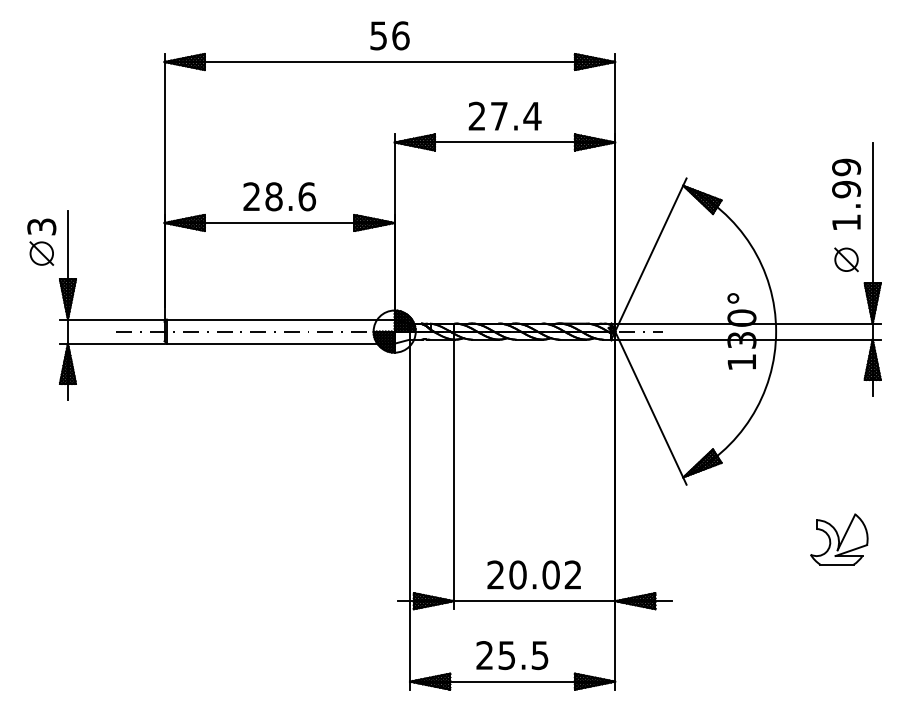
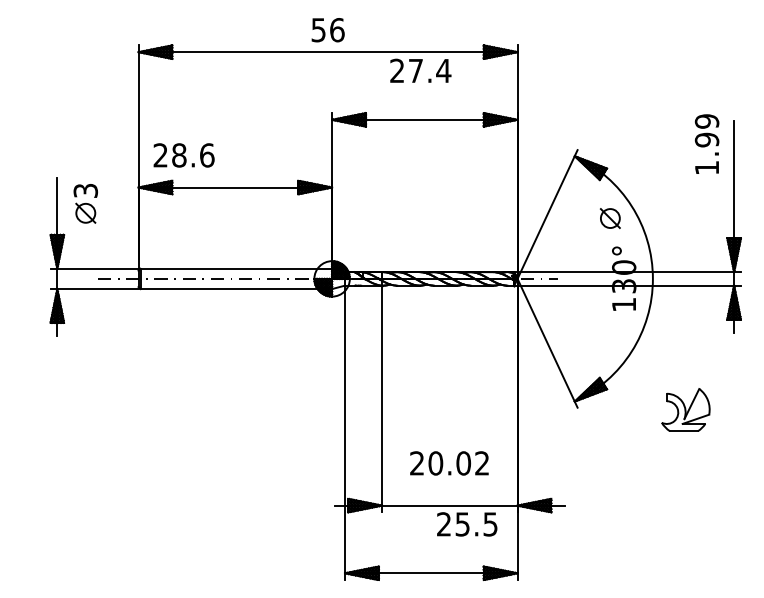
text: (504, 115) -> (420, 70), moved
text: (846, 193) -> (707, 143), moved
text: (279, 196) -> (183, 155), moved
part: (41, 241) -> (85, 203), moved
part: (846, 259) -> (610, 218), moved
part: (839, 539) -> (686, 410), moved
text: (533, 574) -> (448, 462), moved
text: (512, 655) -> (467, 524), moved

